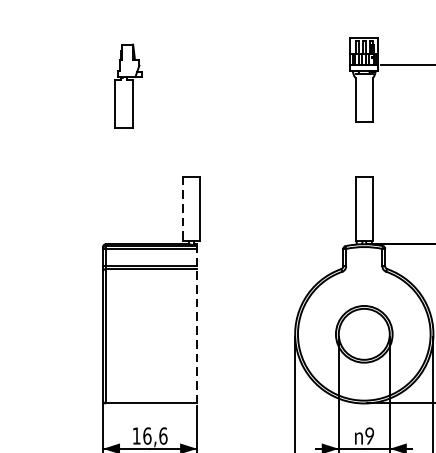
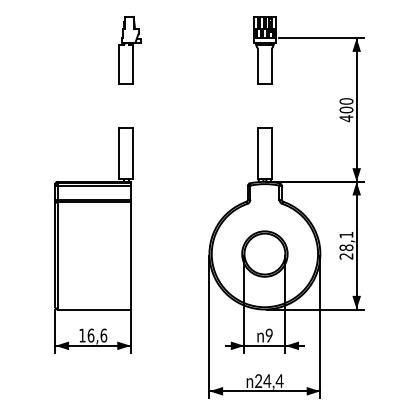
part: (128, 86) -> (129, 50), moved
line: (182, 208) -> (119, 153), dashed -> solid
line: (196, 323) -> (130, 245), dashed -> solid

